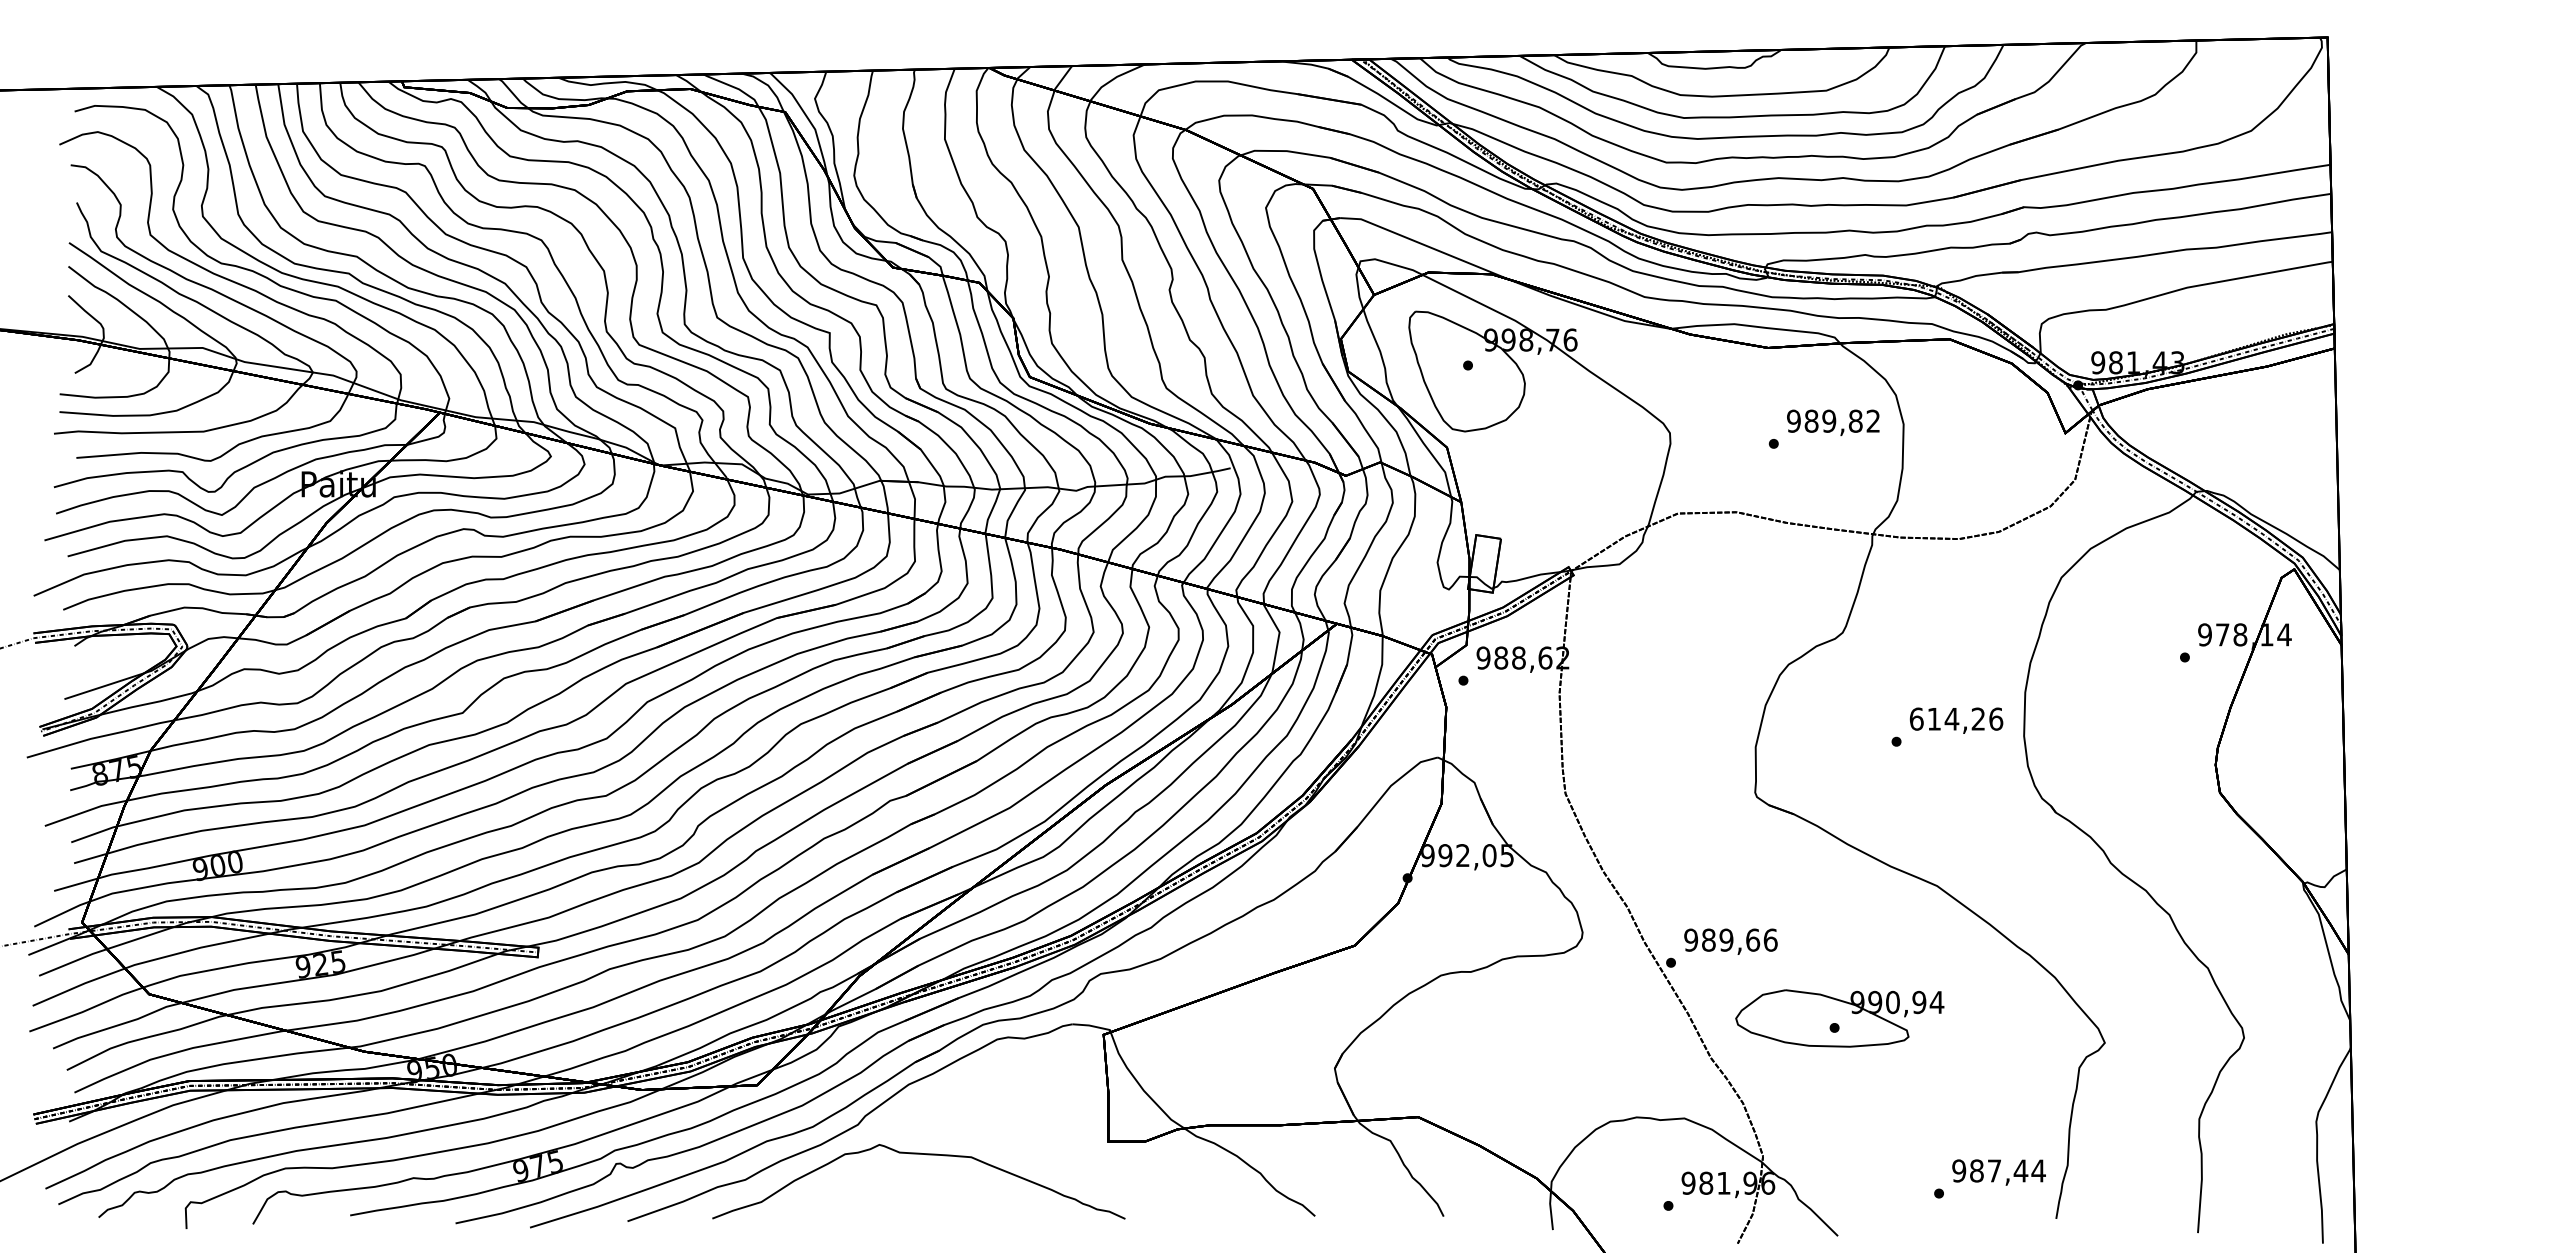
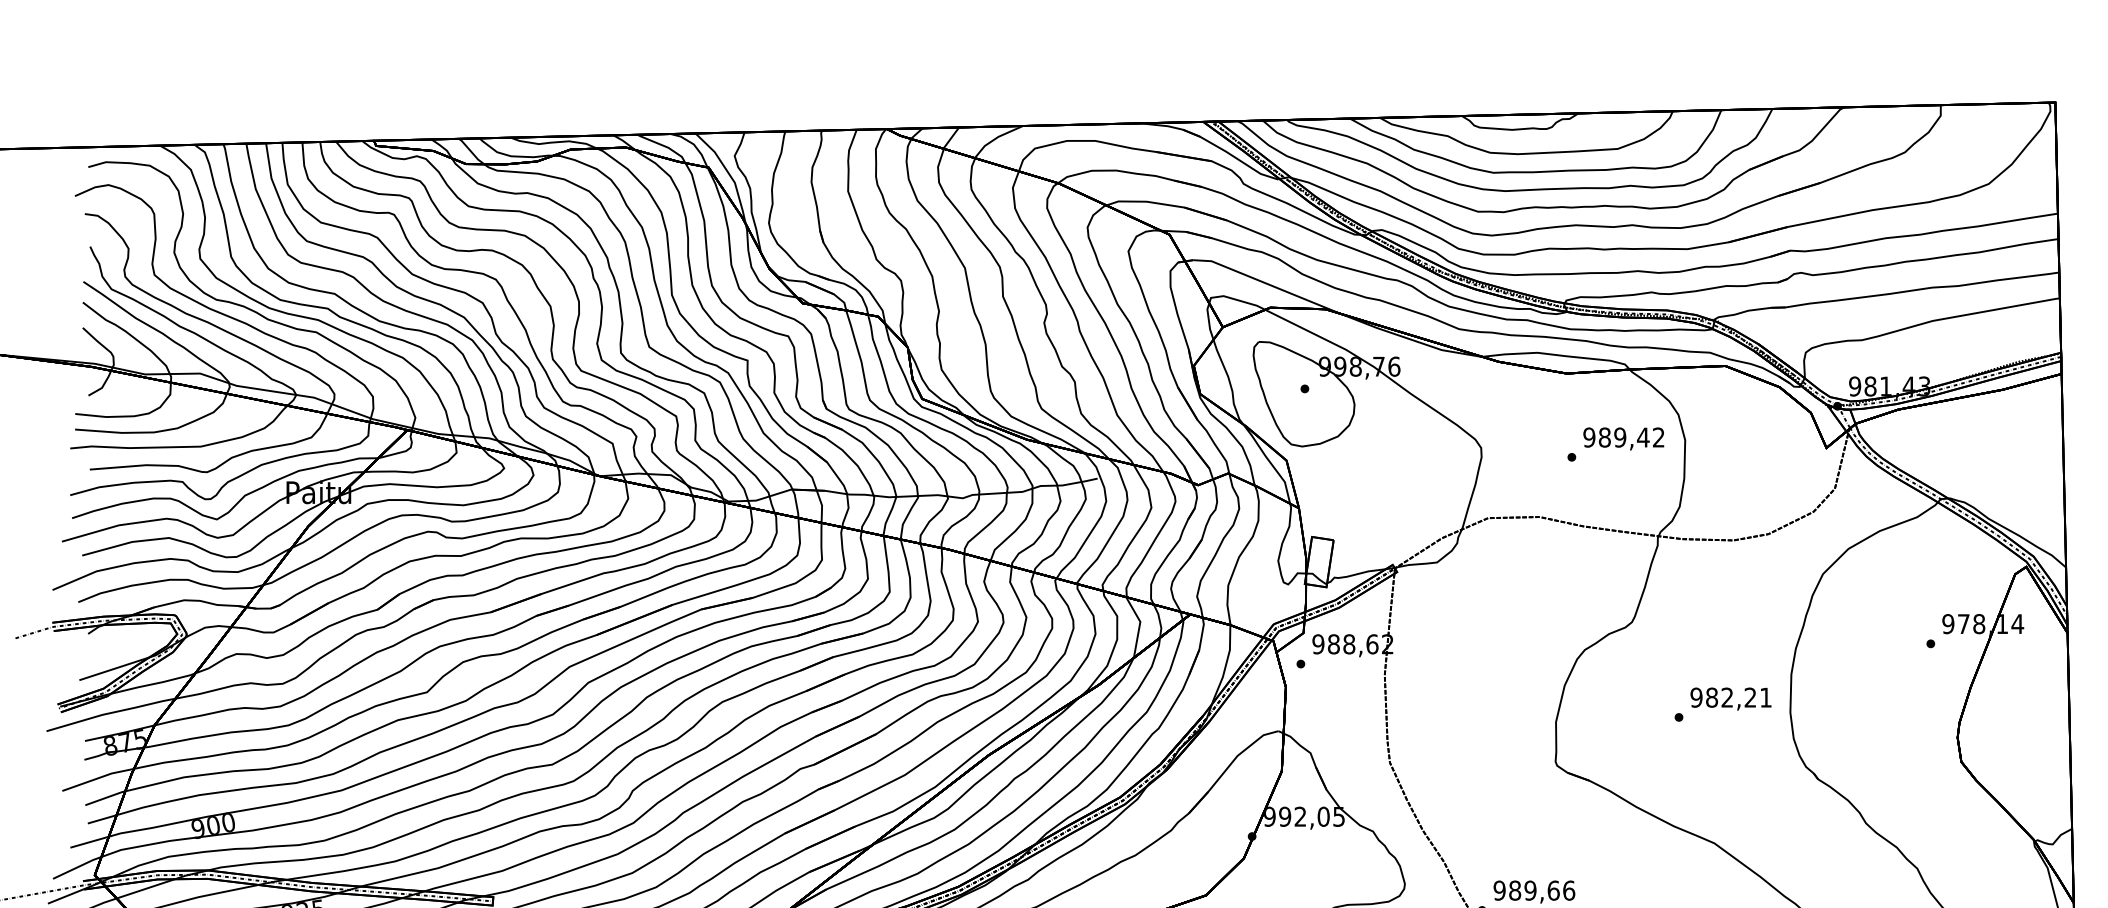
text: (1855, 420) -> (1643, 436), 989,82 -> 989,42
text: (1956, 718) -> (1731, 697), 614,26 -> 982,21

